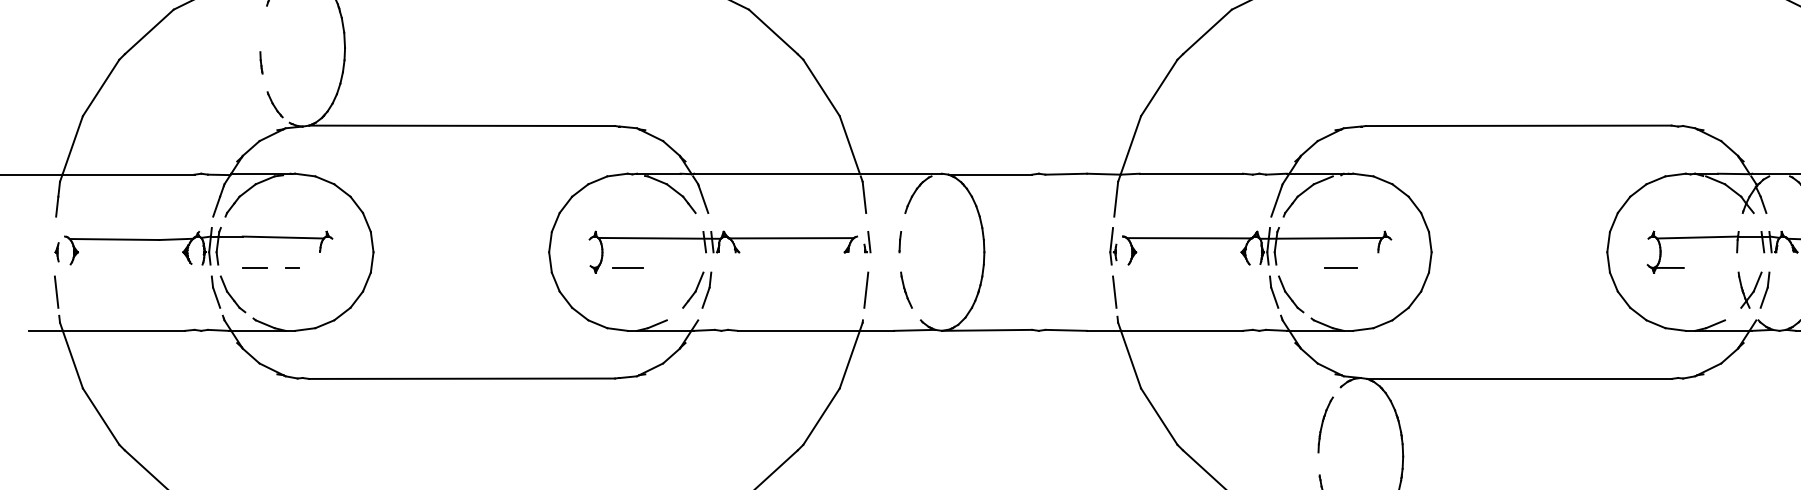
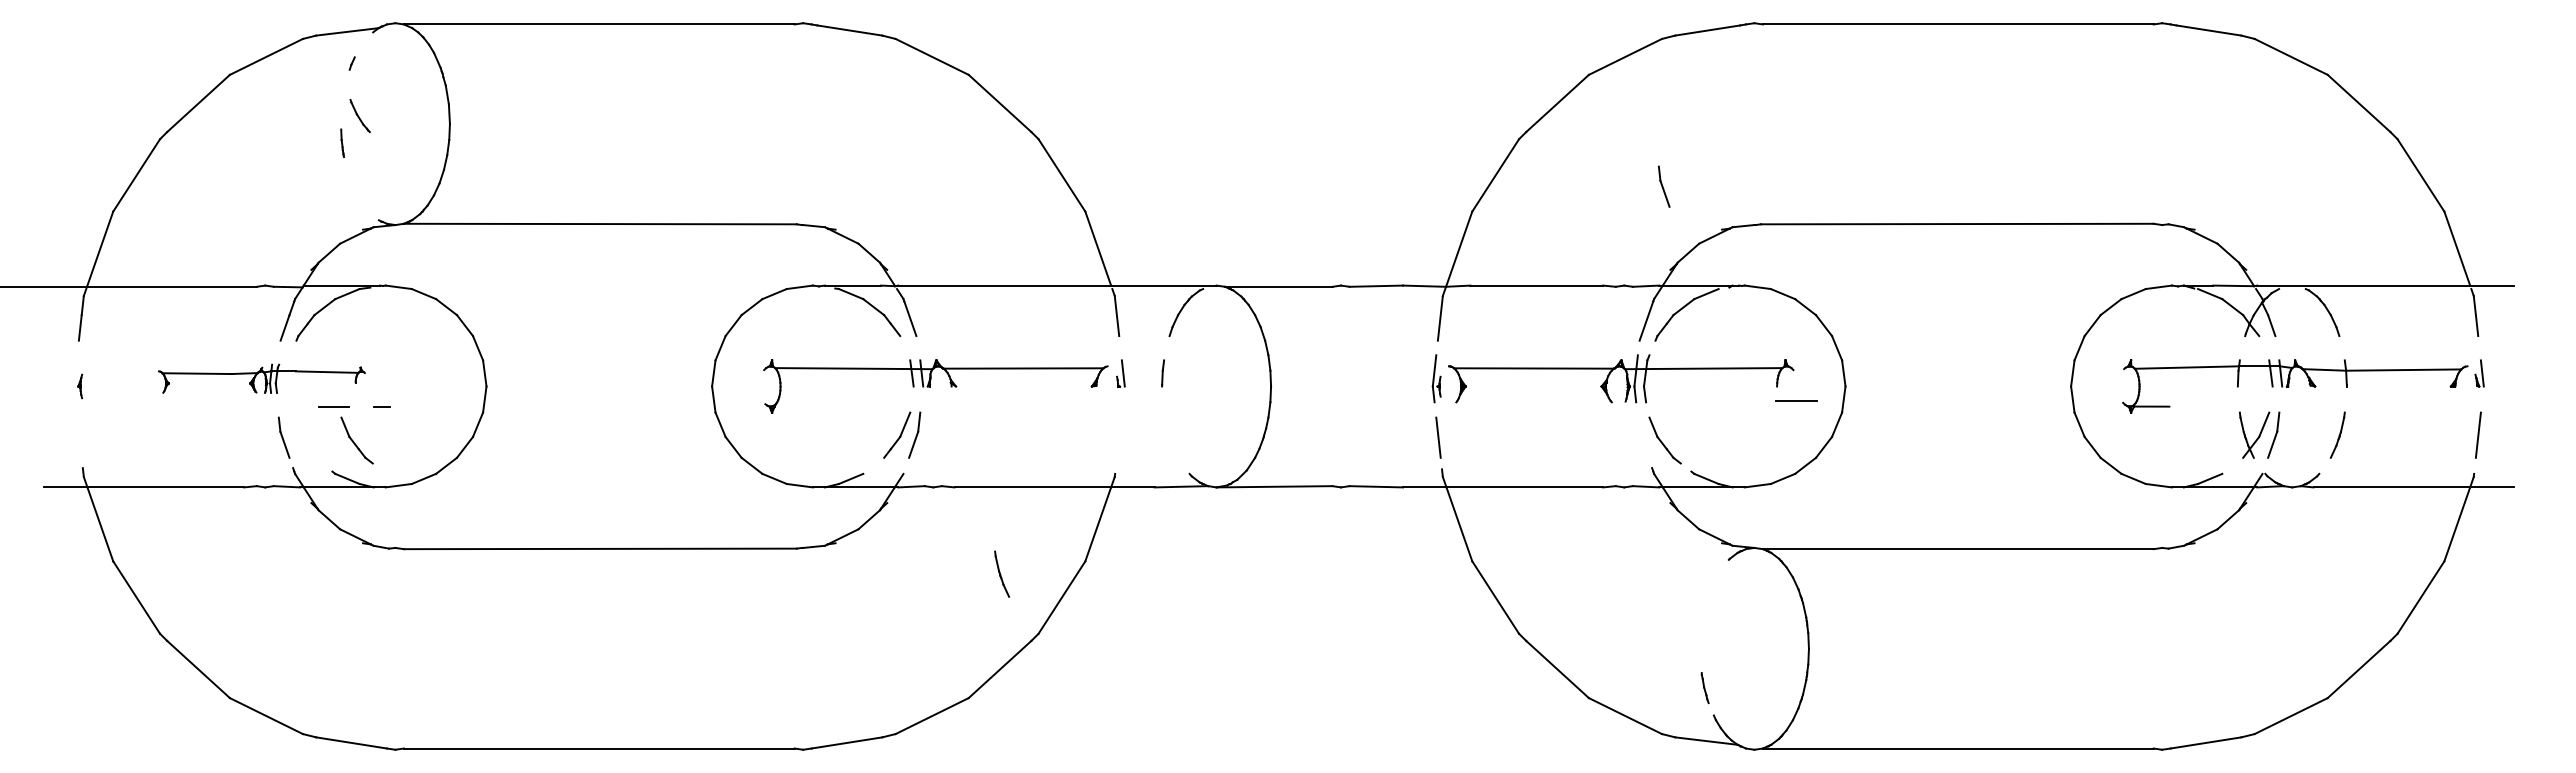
part: (274, 105) -> (359, 116), moved
part: (198, 246) -> (261, 378), size x0.6
line: (627, 267) -> (812, 406), removed
line: (1340, 267) -> (1796, 400), moved
line: (865, 289) -> (1118, 434), removed
part: (906, 289) -> (1002, 573), moved
line: (56, 292) -> (79, 437), removed
part: (1274, 292) -> (1664, 186), moved
part: (232, 294) -> (356, 440), moved
part: (1325, 425) -> (1709, 608), removed

